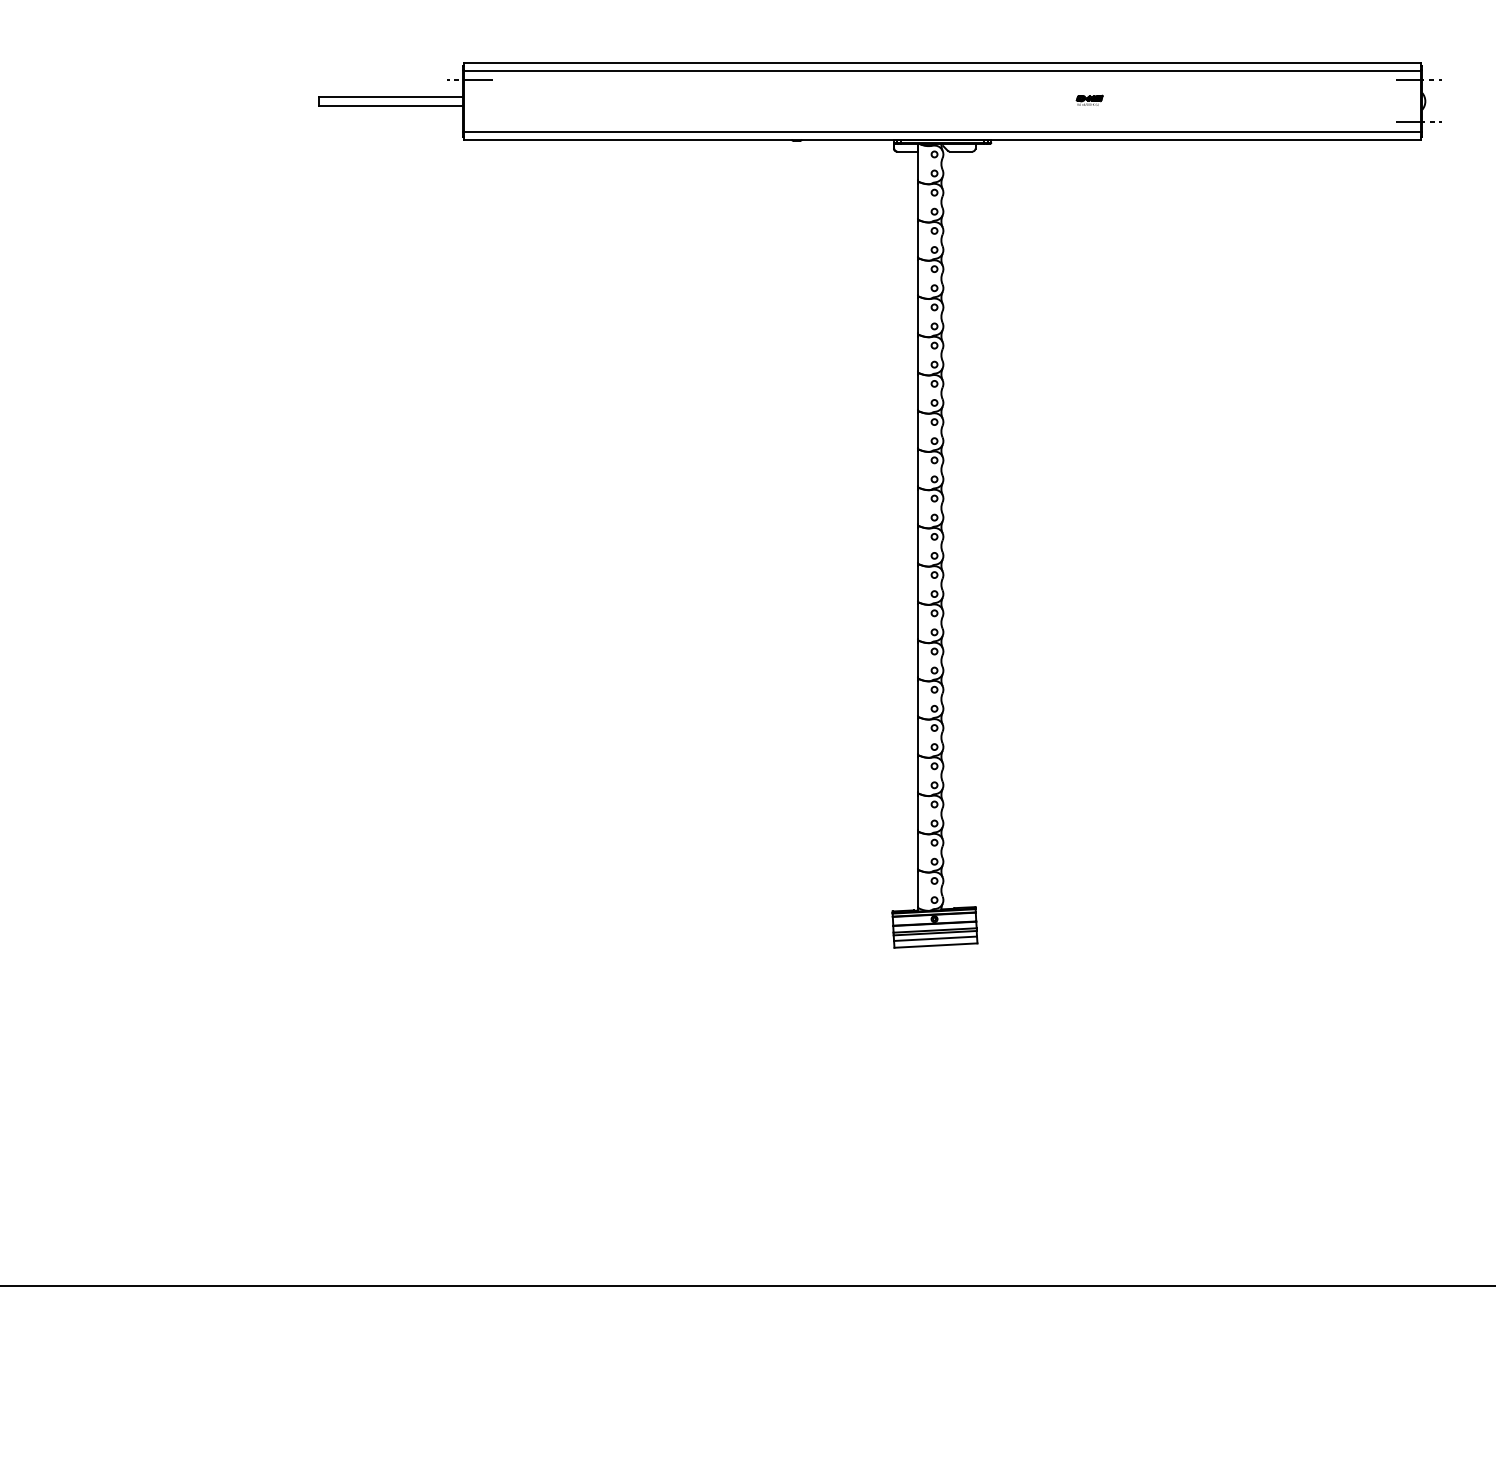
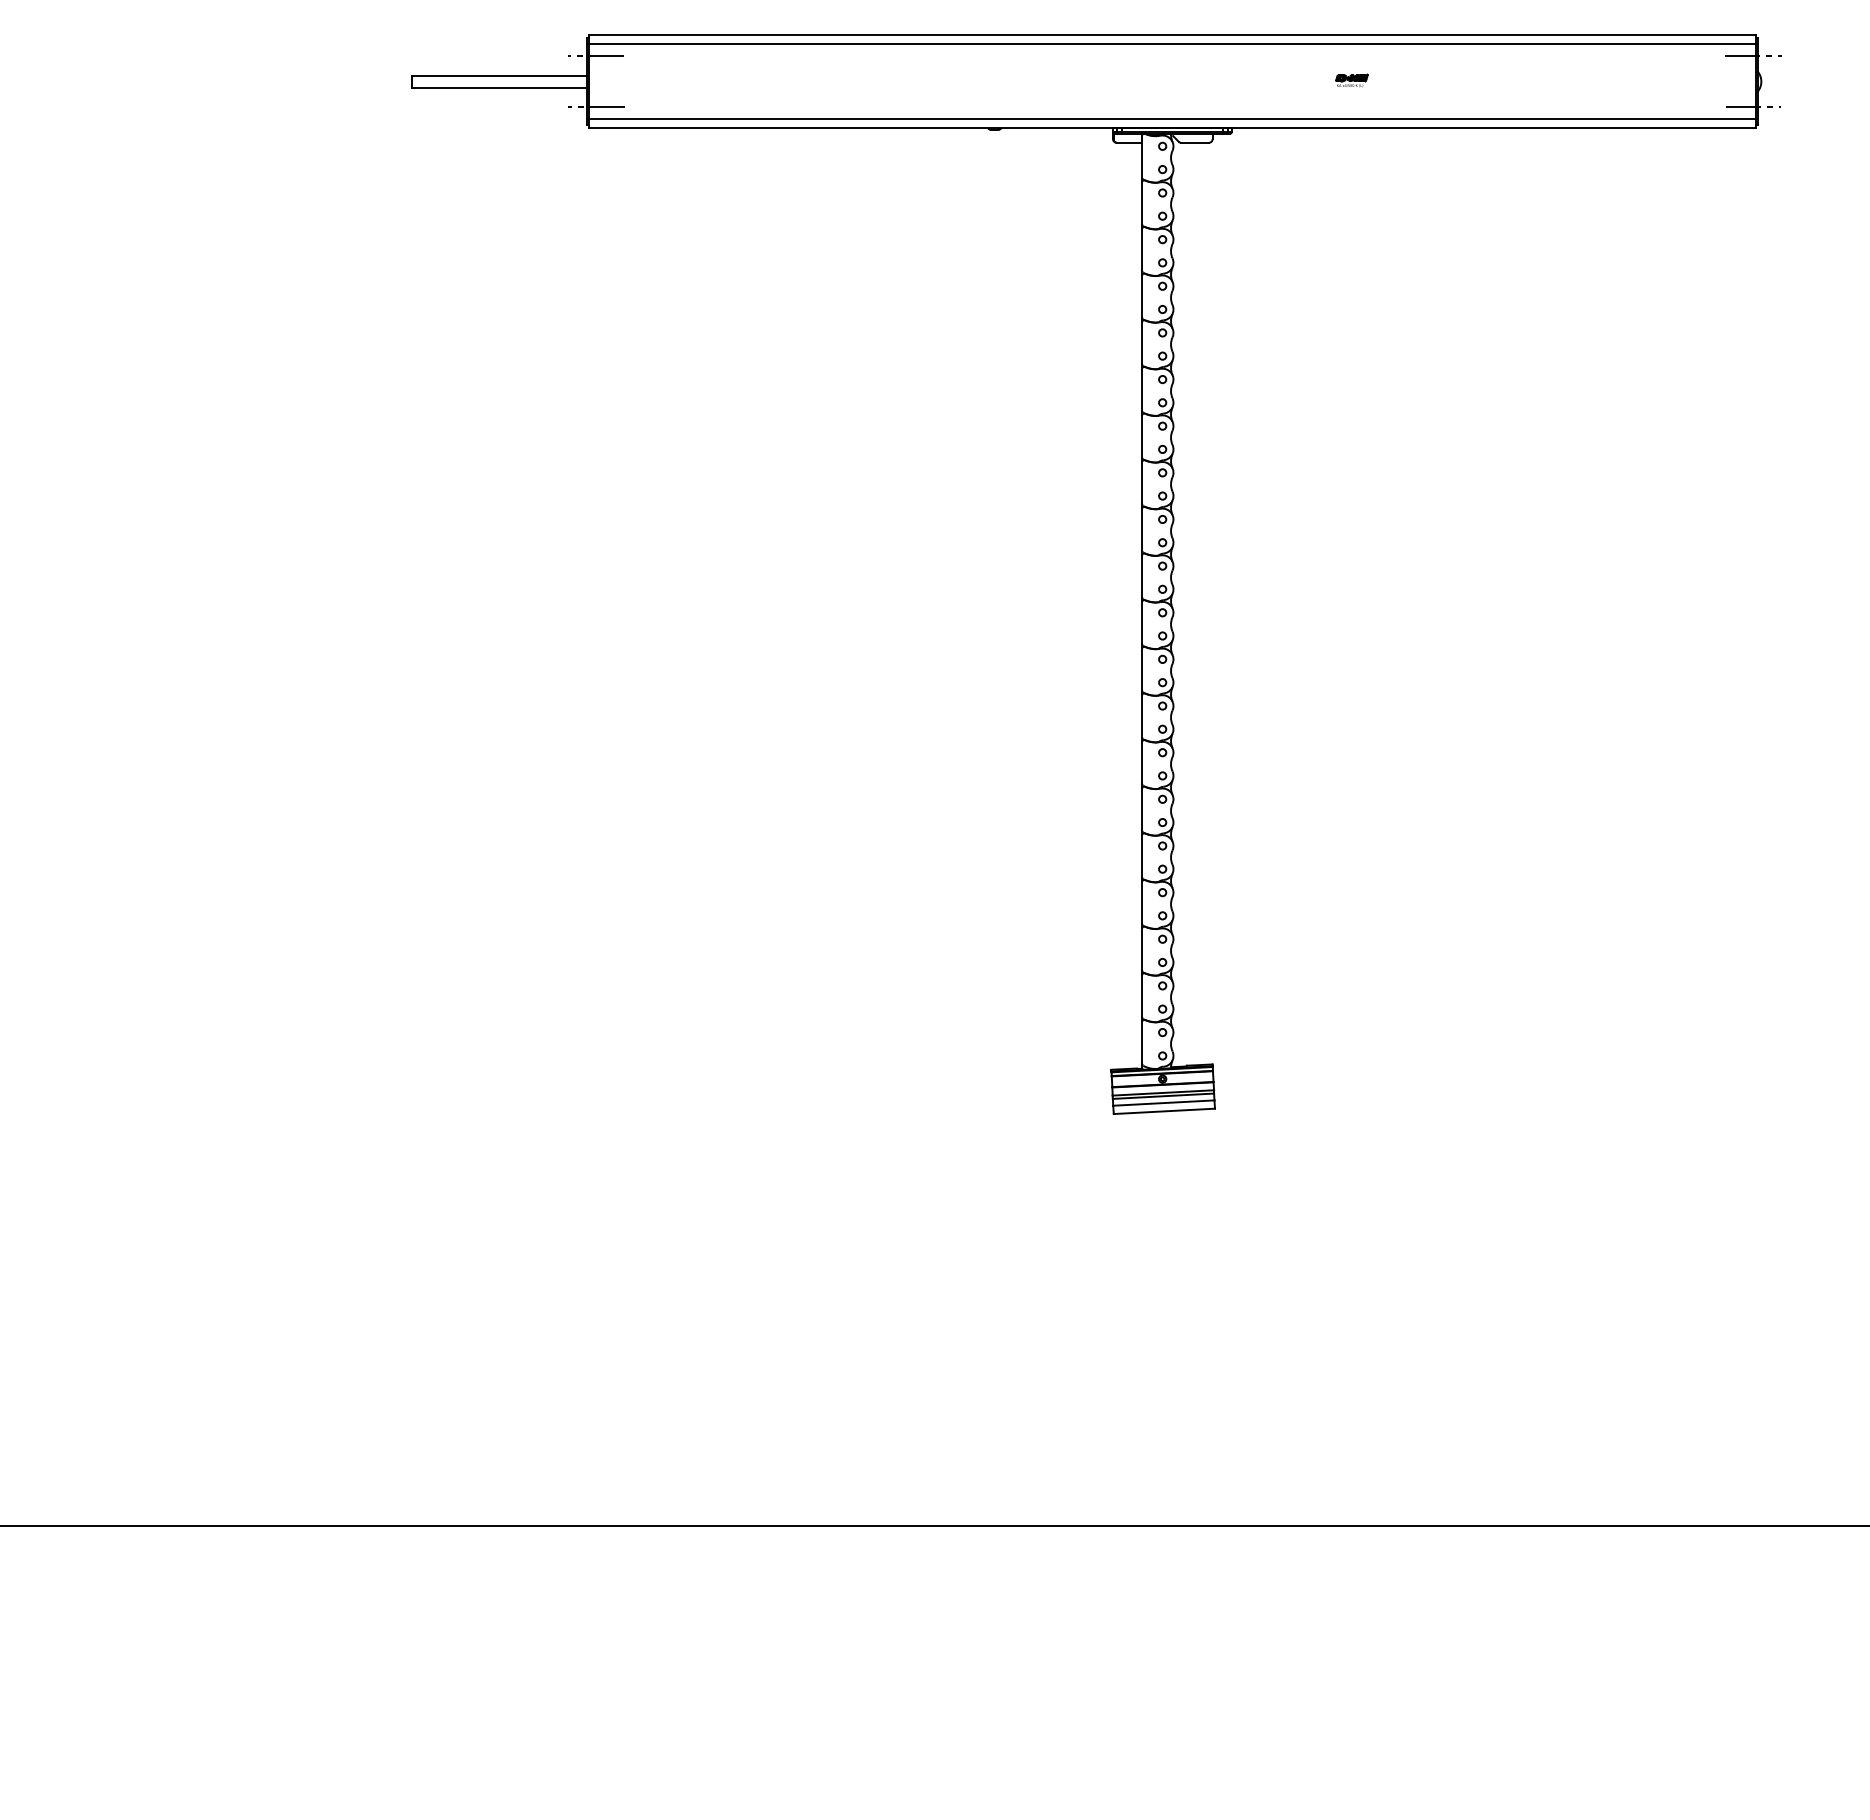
line: (470, 122) -> (596, 107), added

